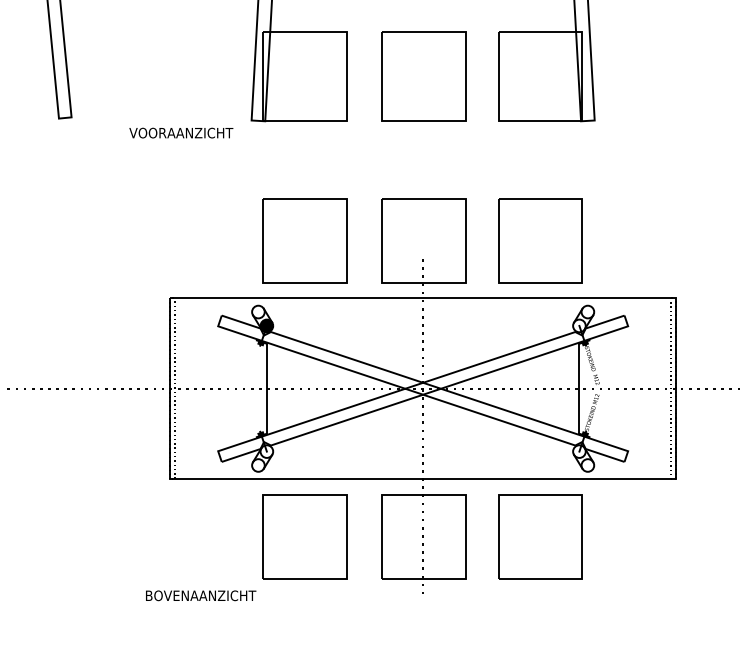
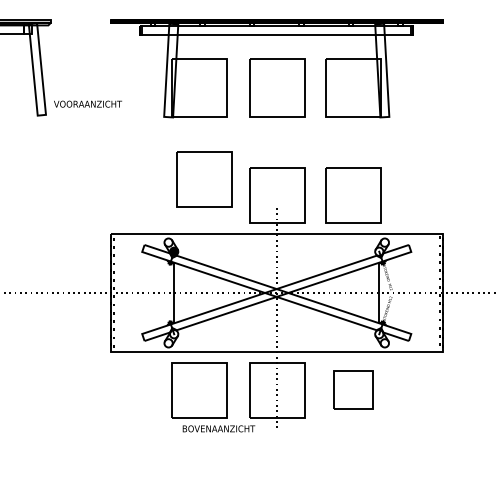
text: (180, 132) -> (87, 103), moved
part: (305, 240) -> (204, 179), moved
part: (540, 537) -> (353, 390), size x0.7
text: (200, 595) -> (218, 428), moved

